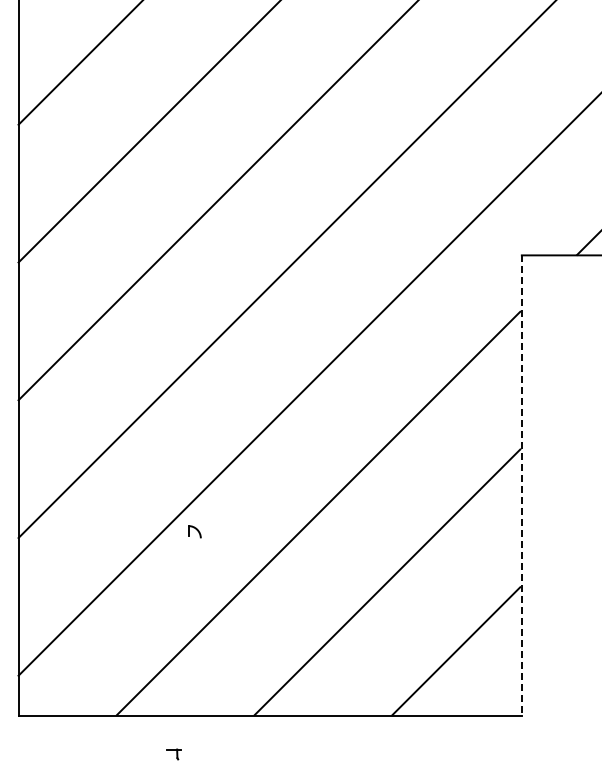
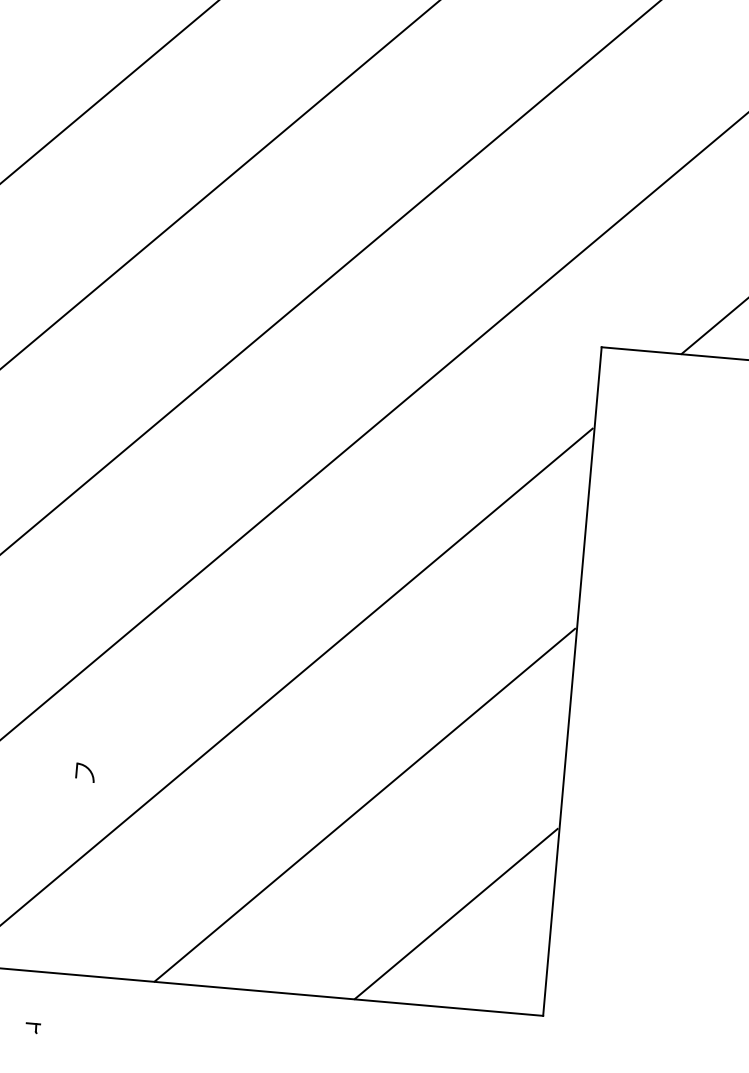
line: (521, 485) -> (571, 681), dashed -> solid
part: (194, 531) -> (85, 772), moved
part: (174, 754) -> (33, 1028), size x0.62

